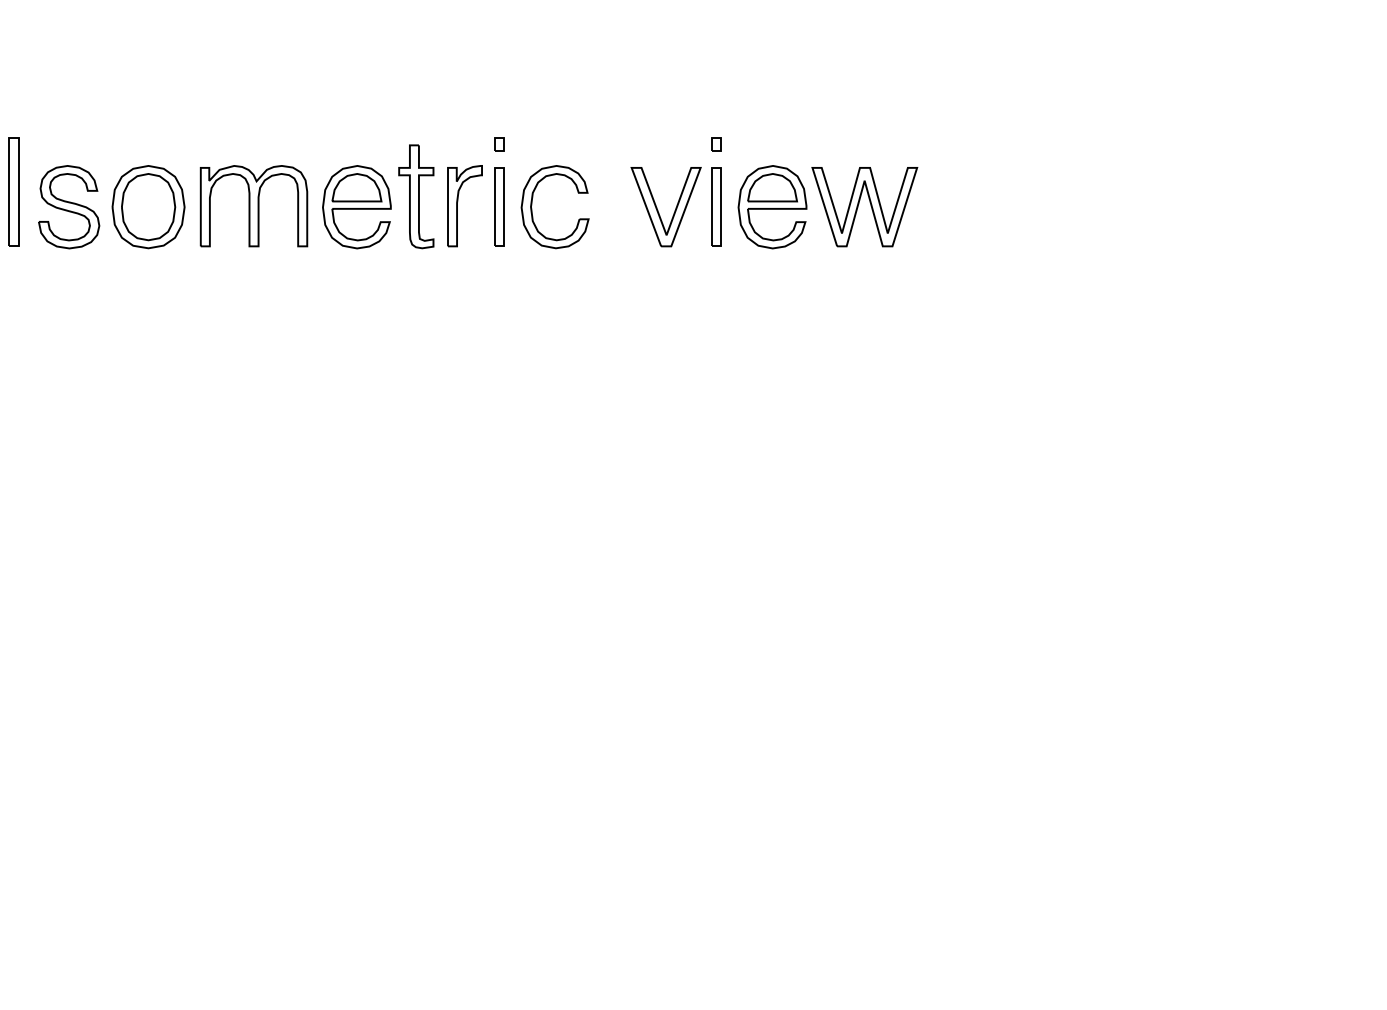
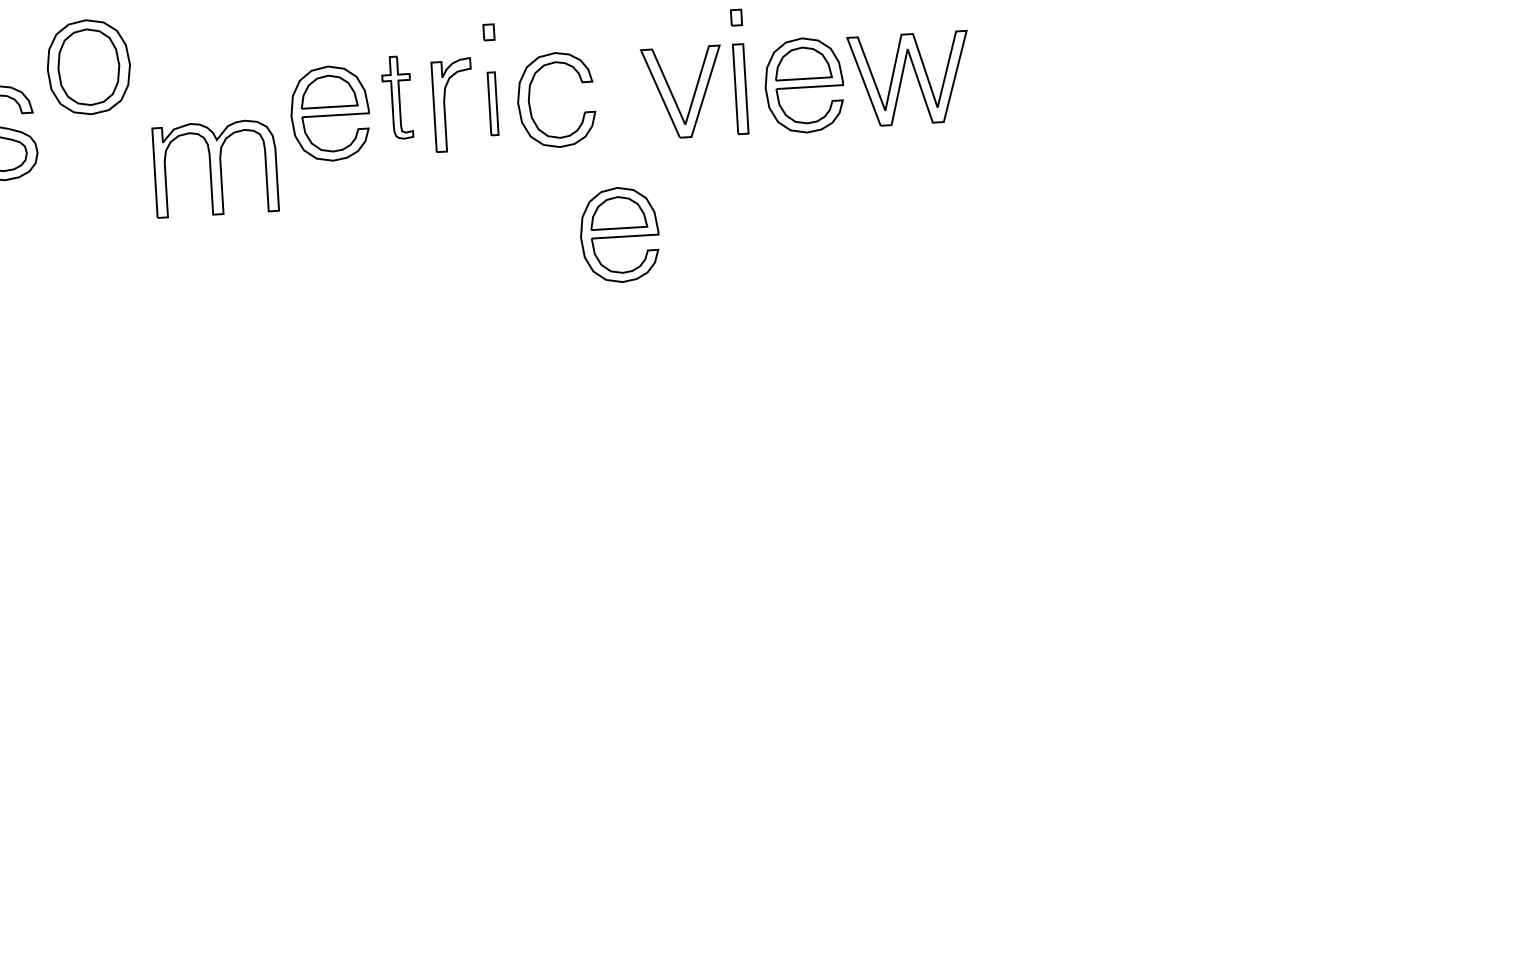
part: (416, 196) -> (397, 97), size x0.7
part: (253, 206) -> (215, 168), moved
part: (499, 206) -> (492, 103), size x0.7
part: (148, 207) -> (88, 67), moved
part: (603, 328) -> (619, 235), added

